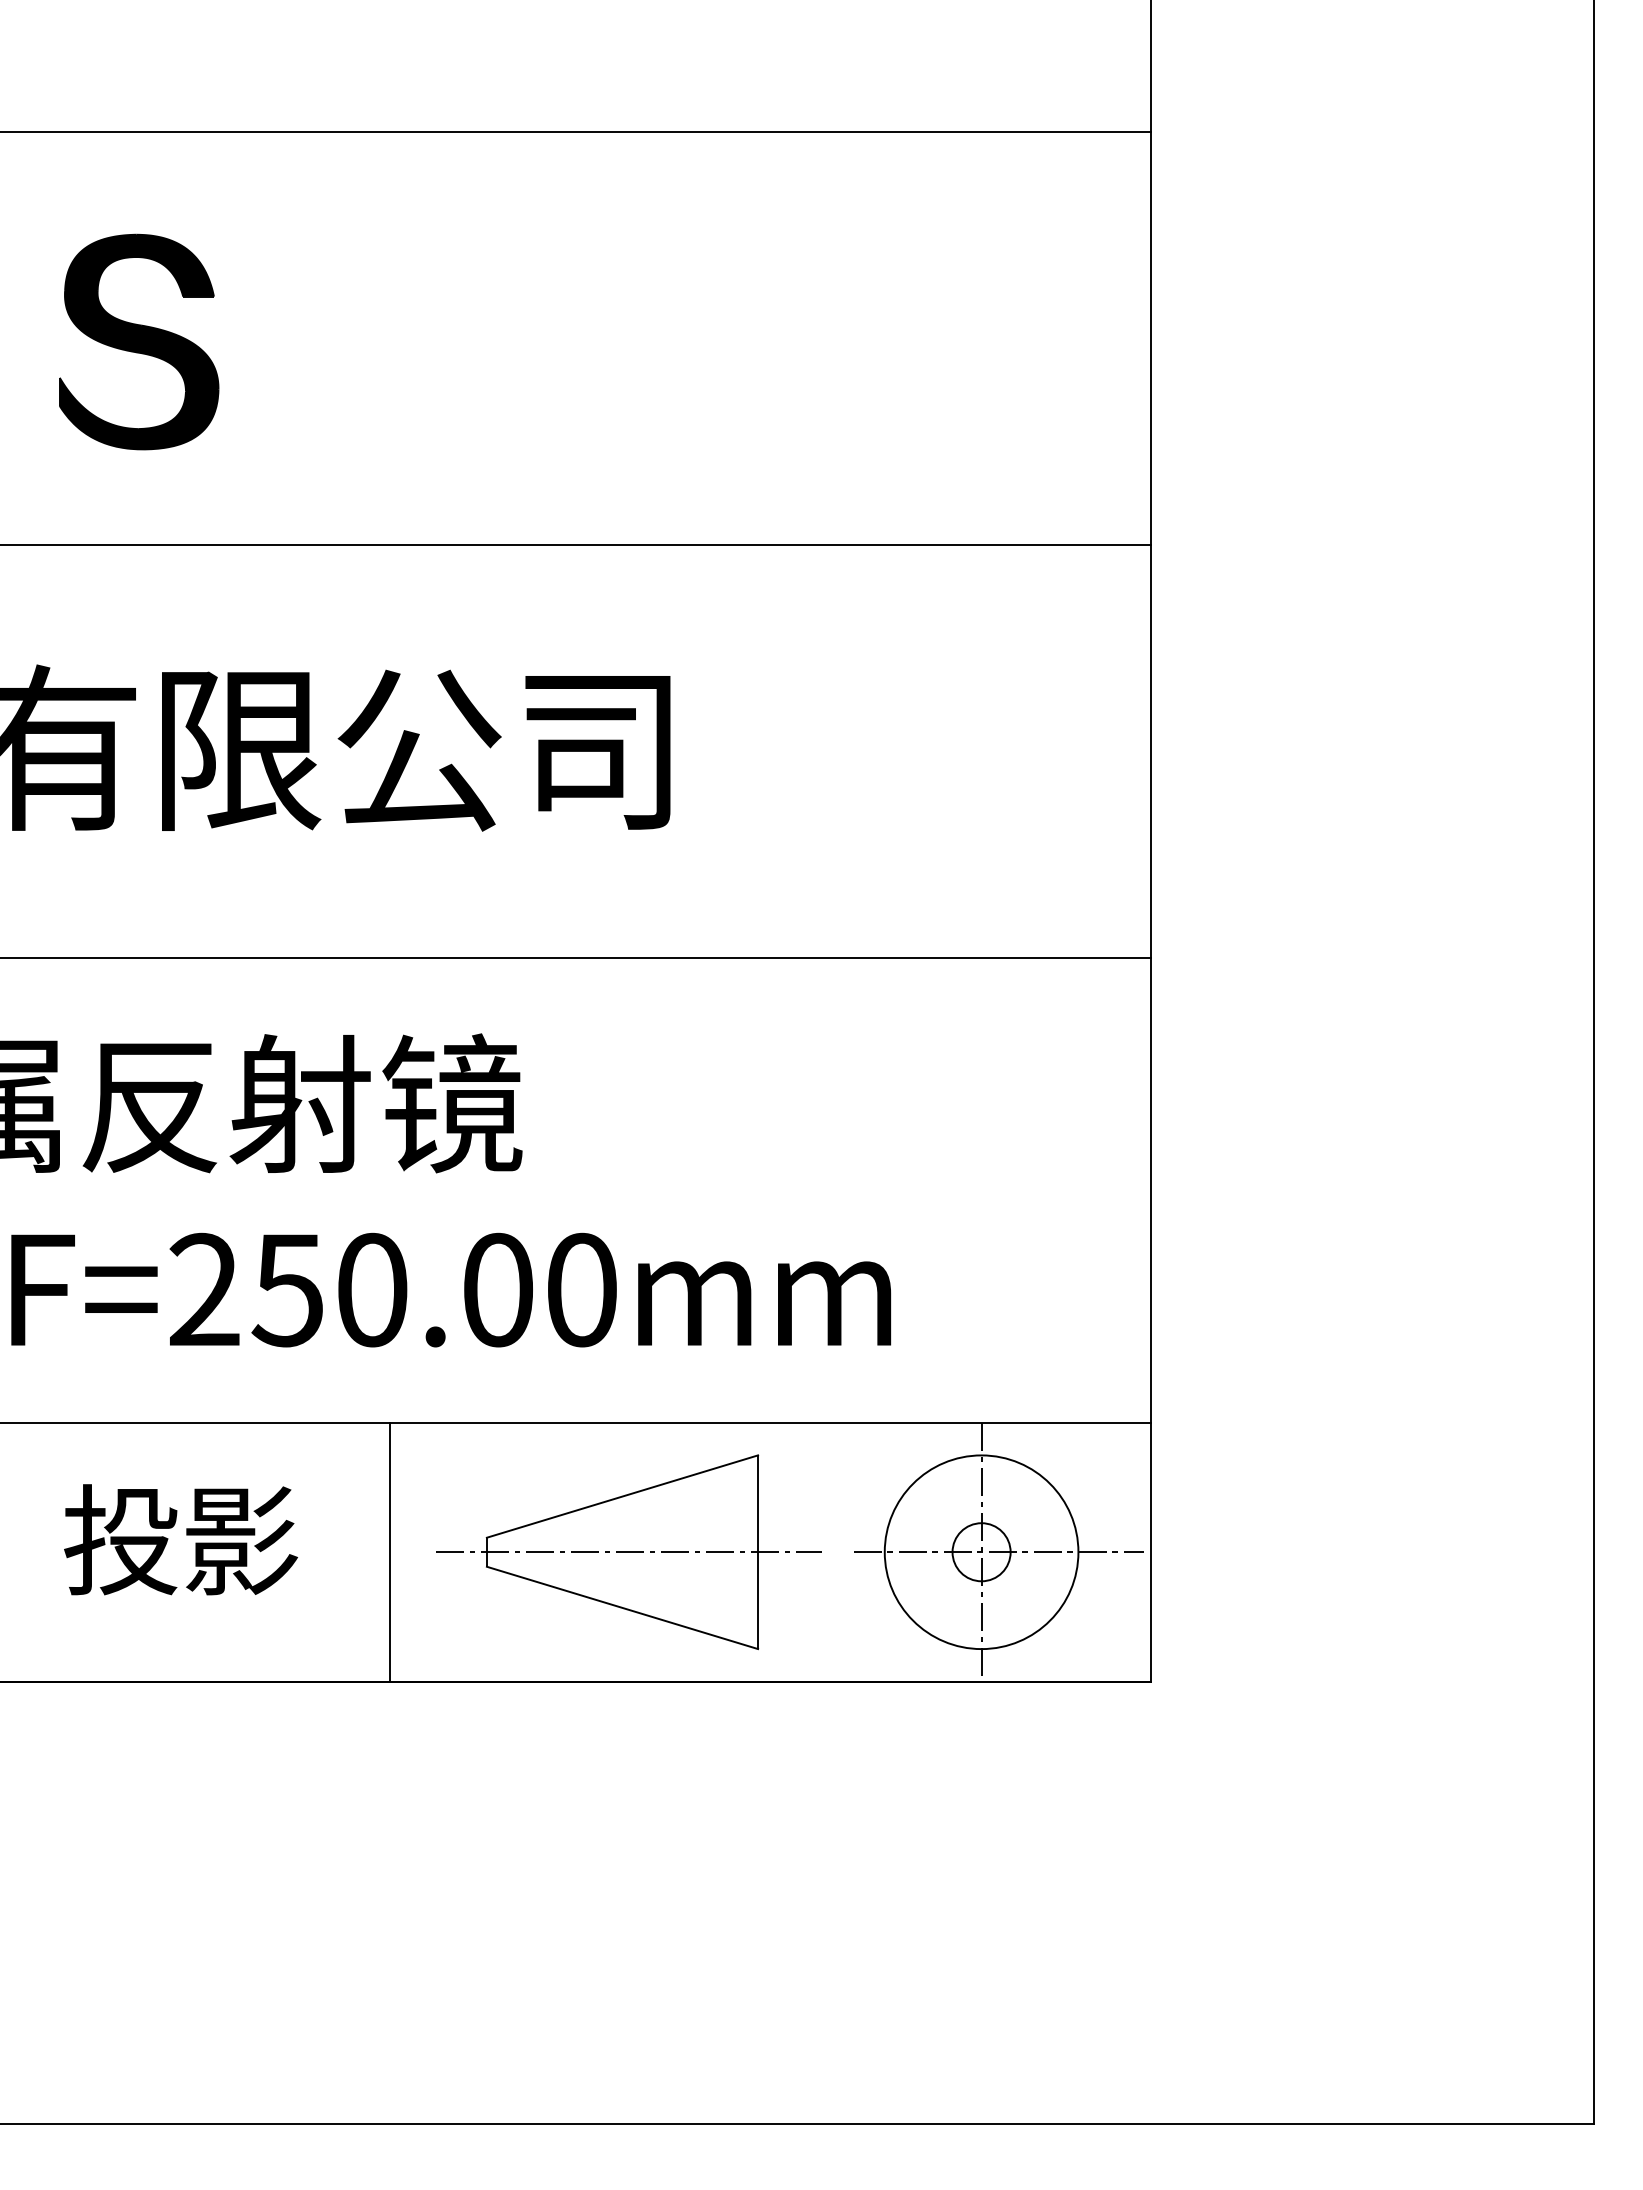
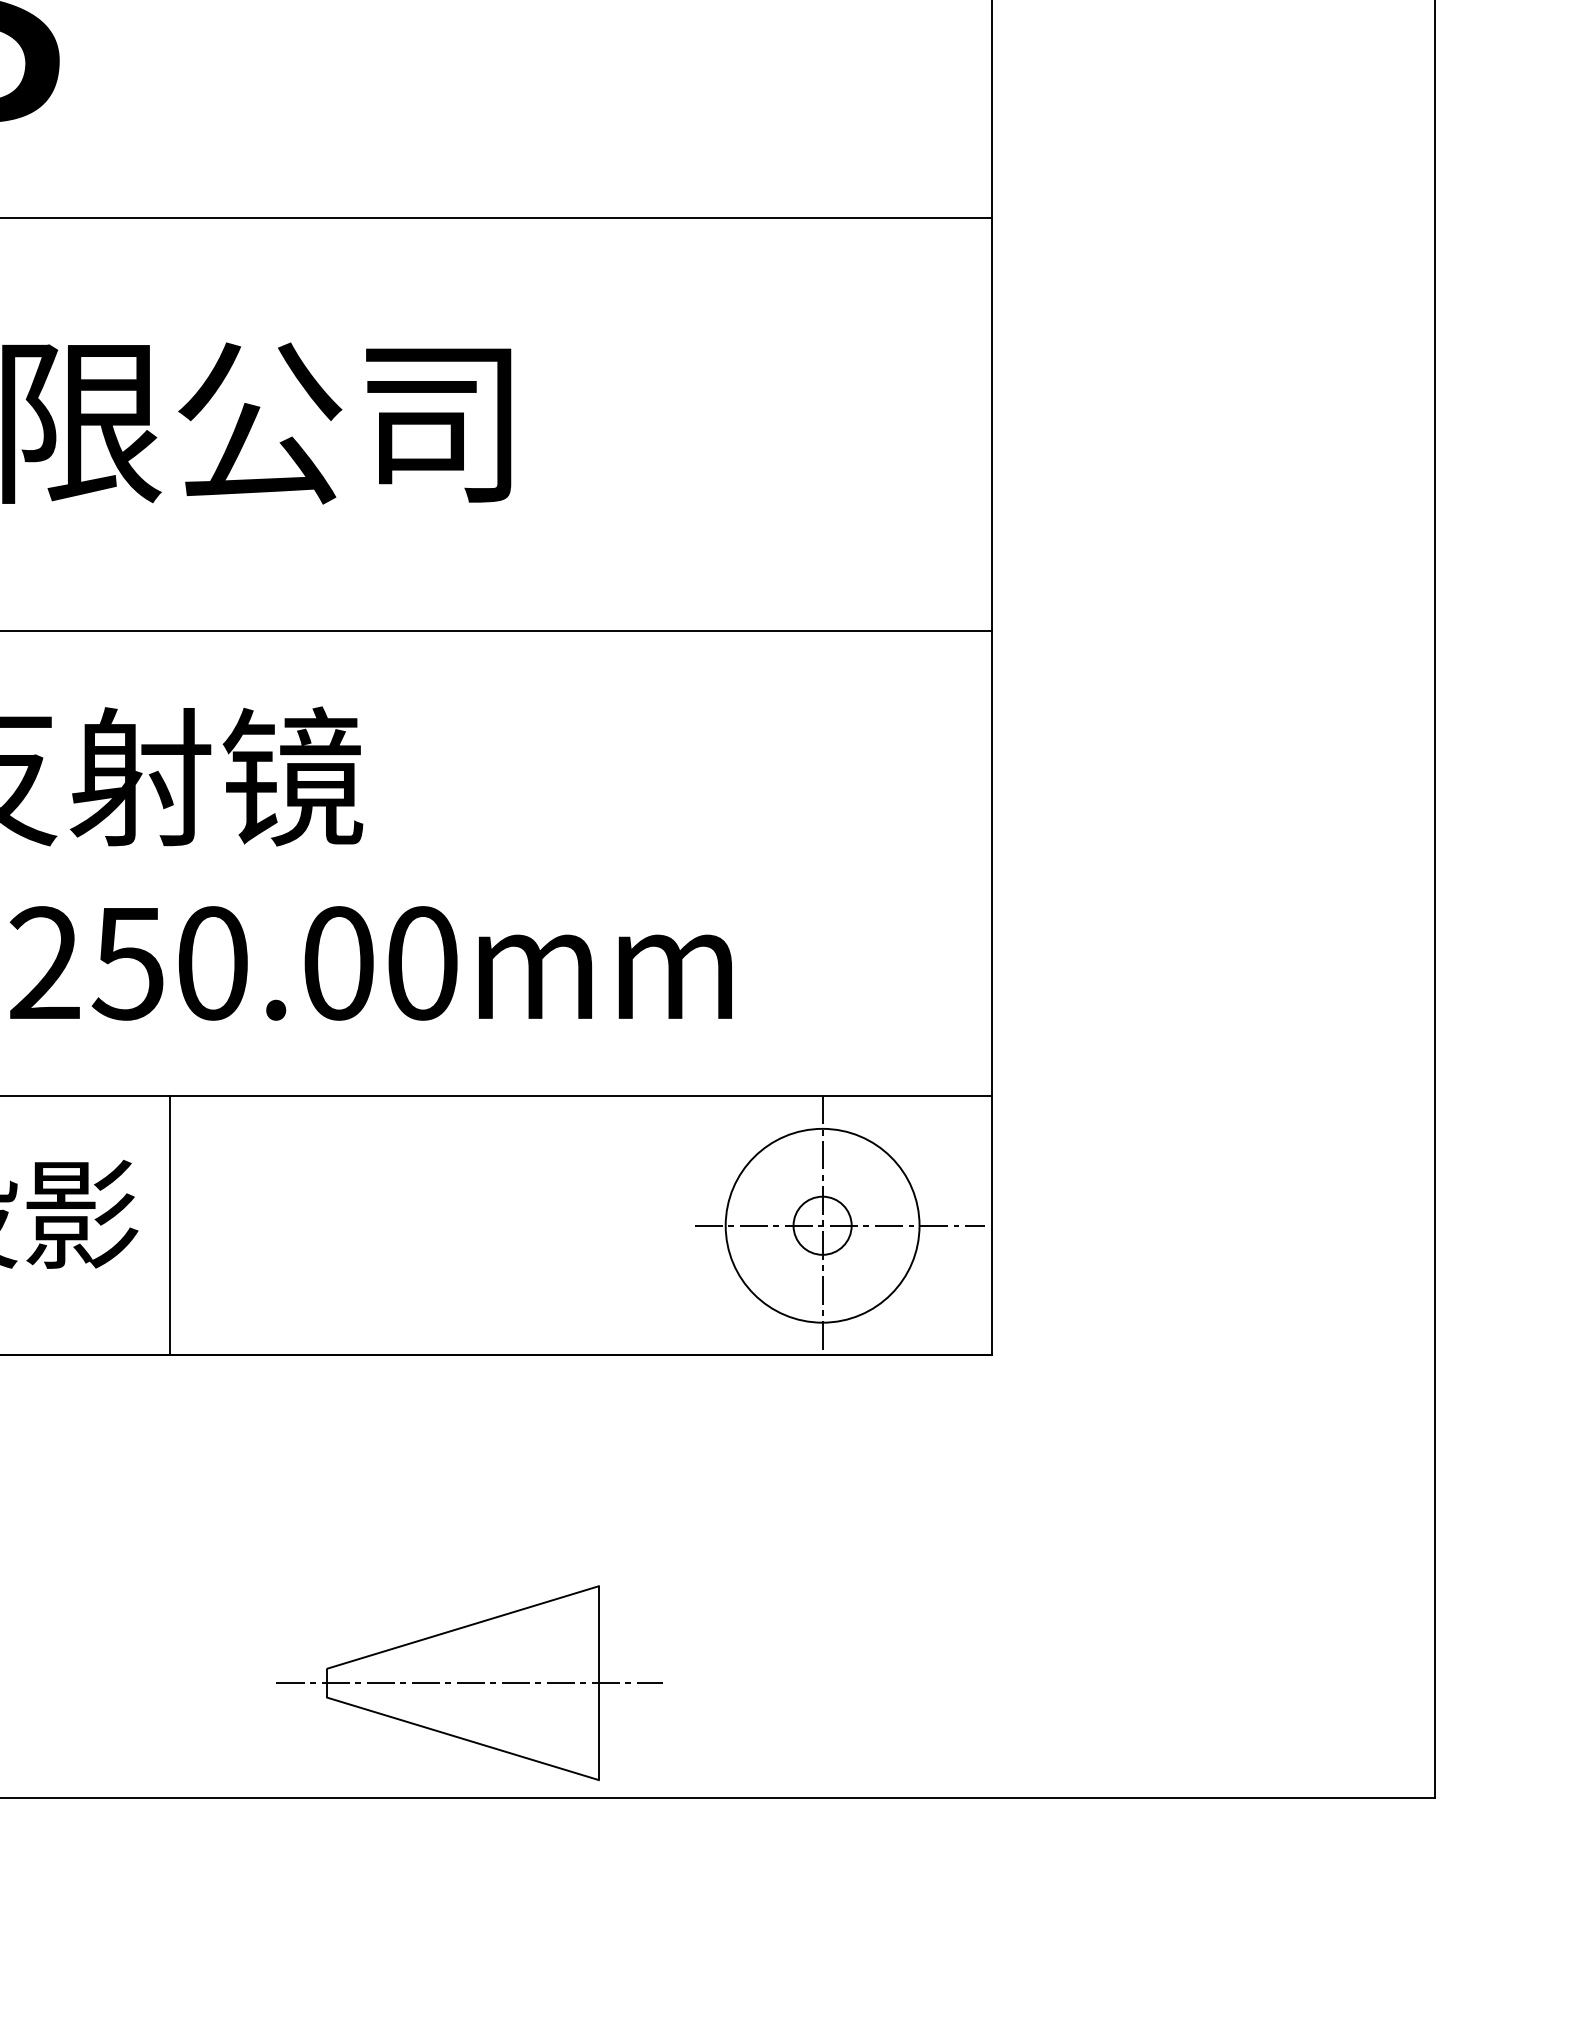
line: (390, 1551) -> (169, 1225), moved
part: (628, 1552) -> (469, 1683), moved

